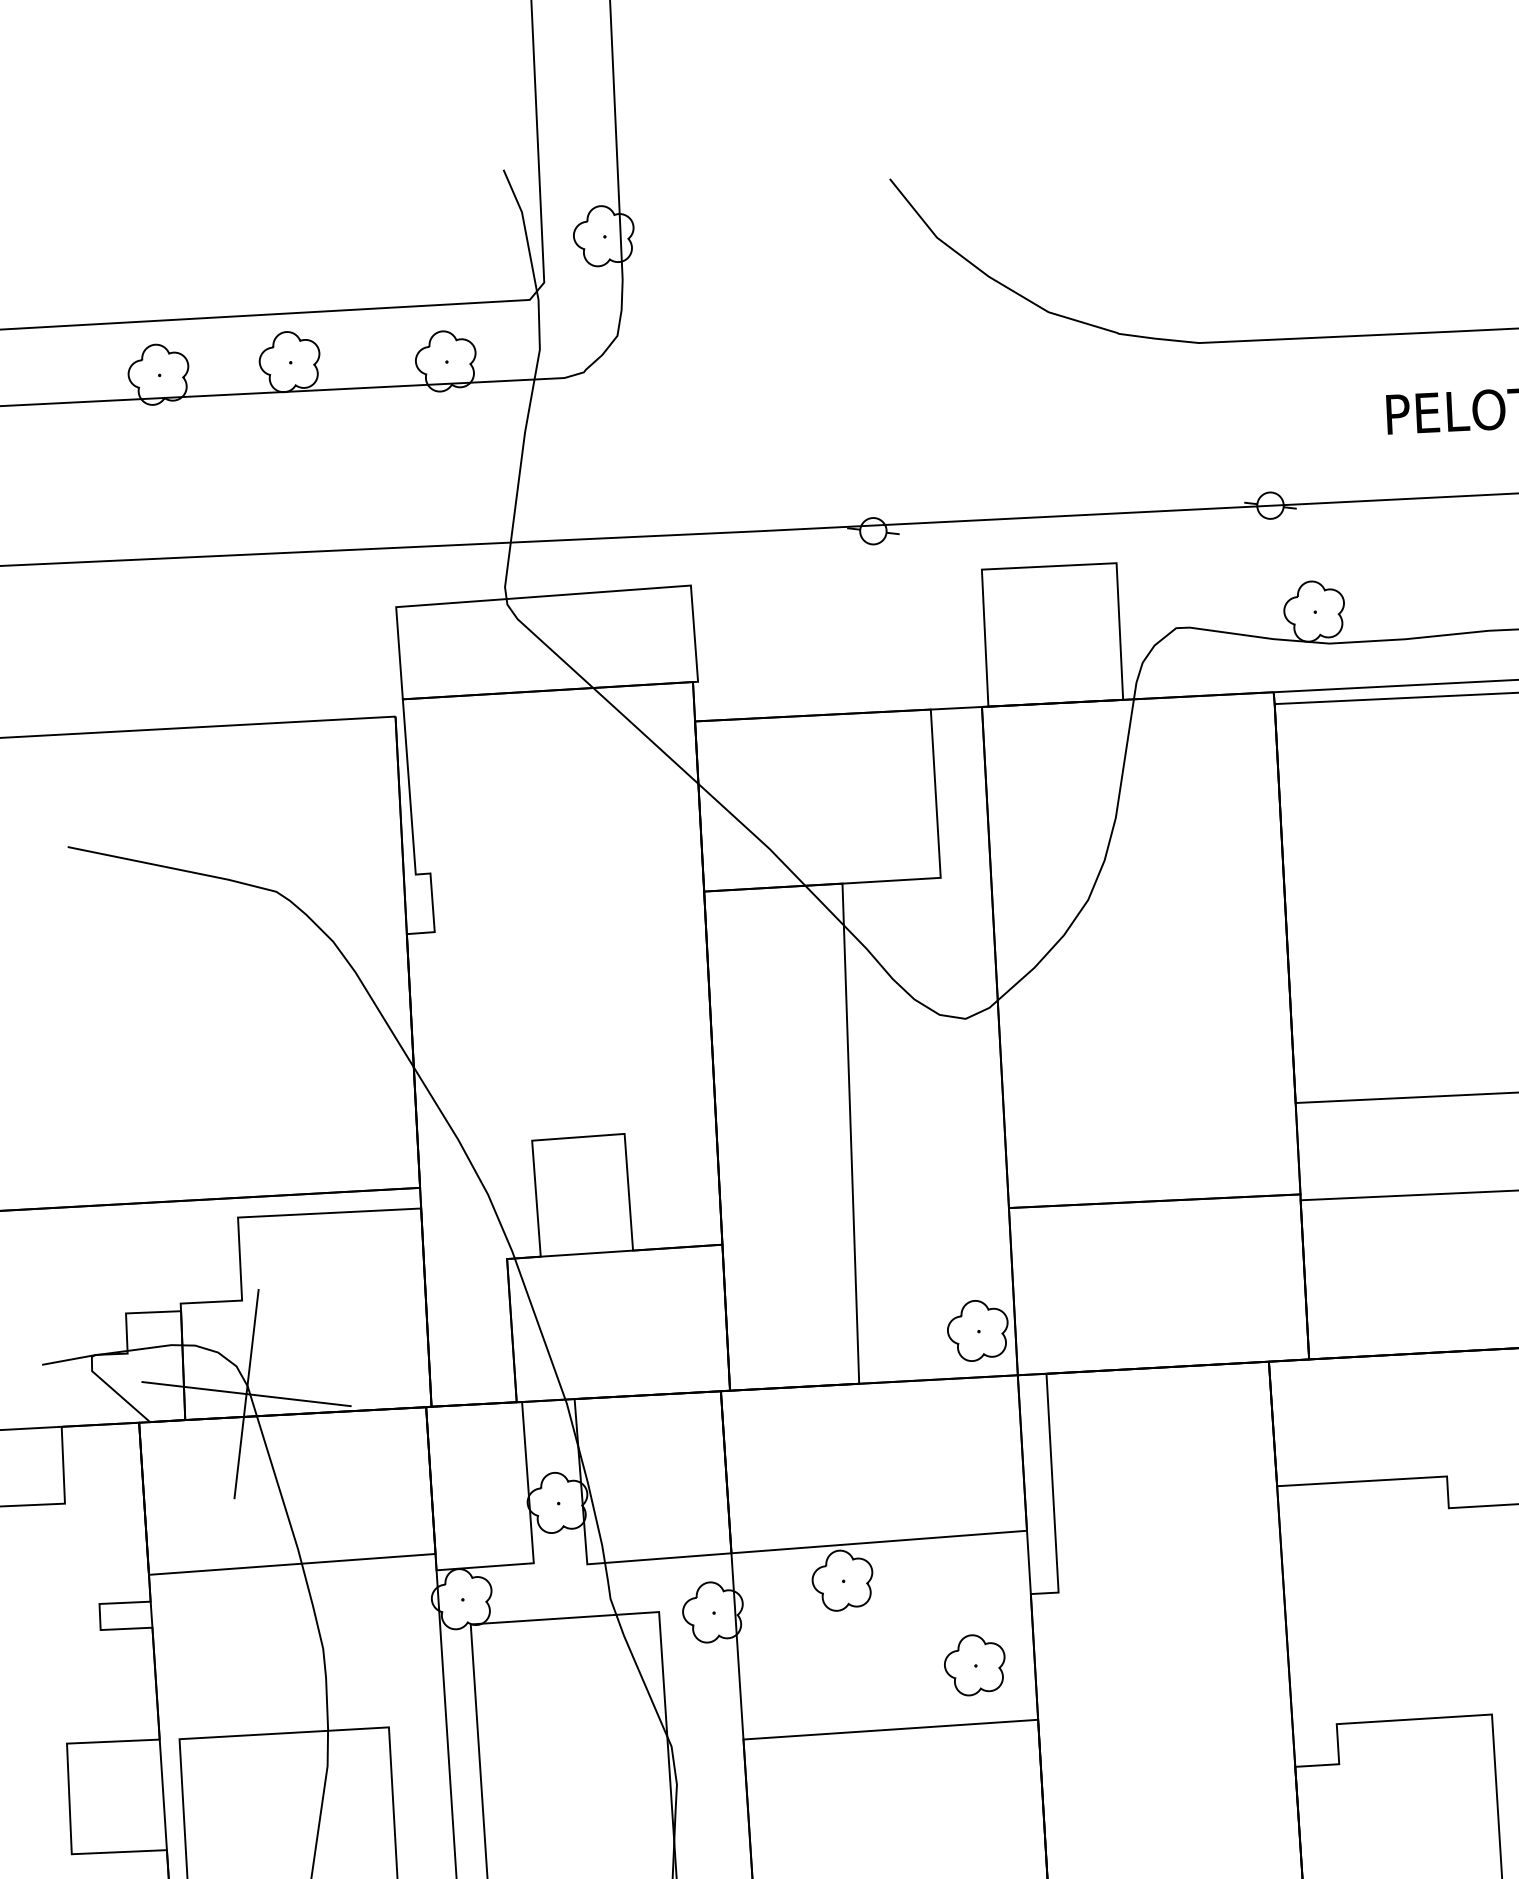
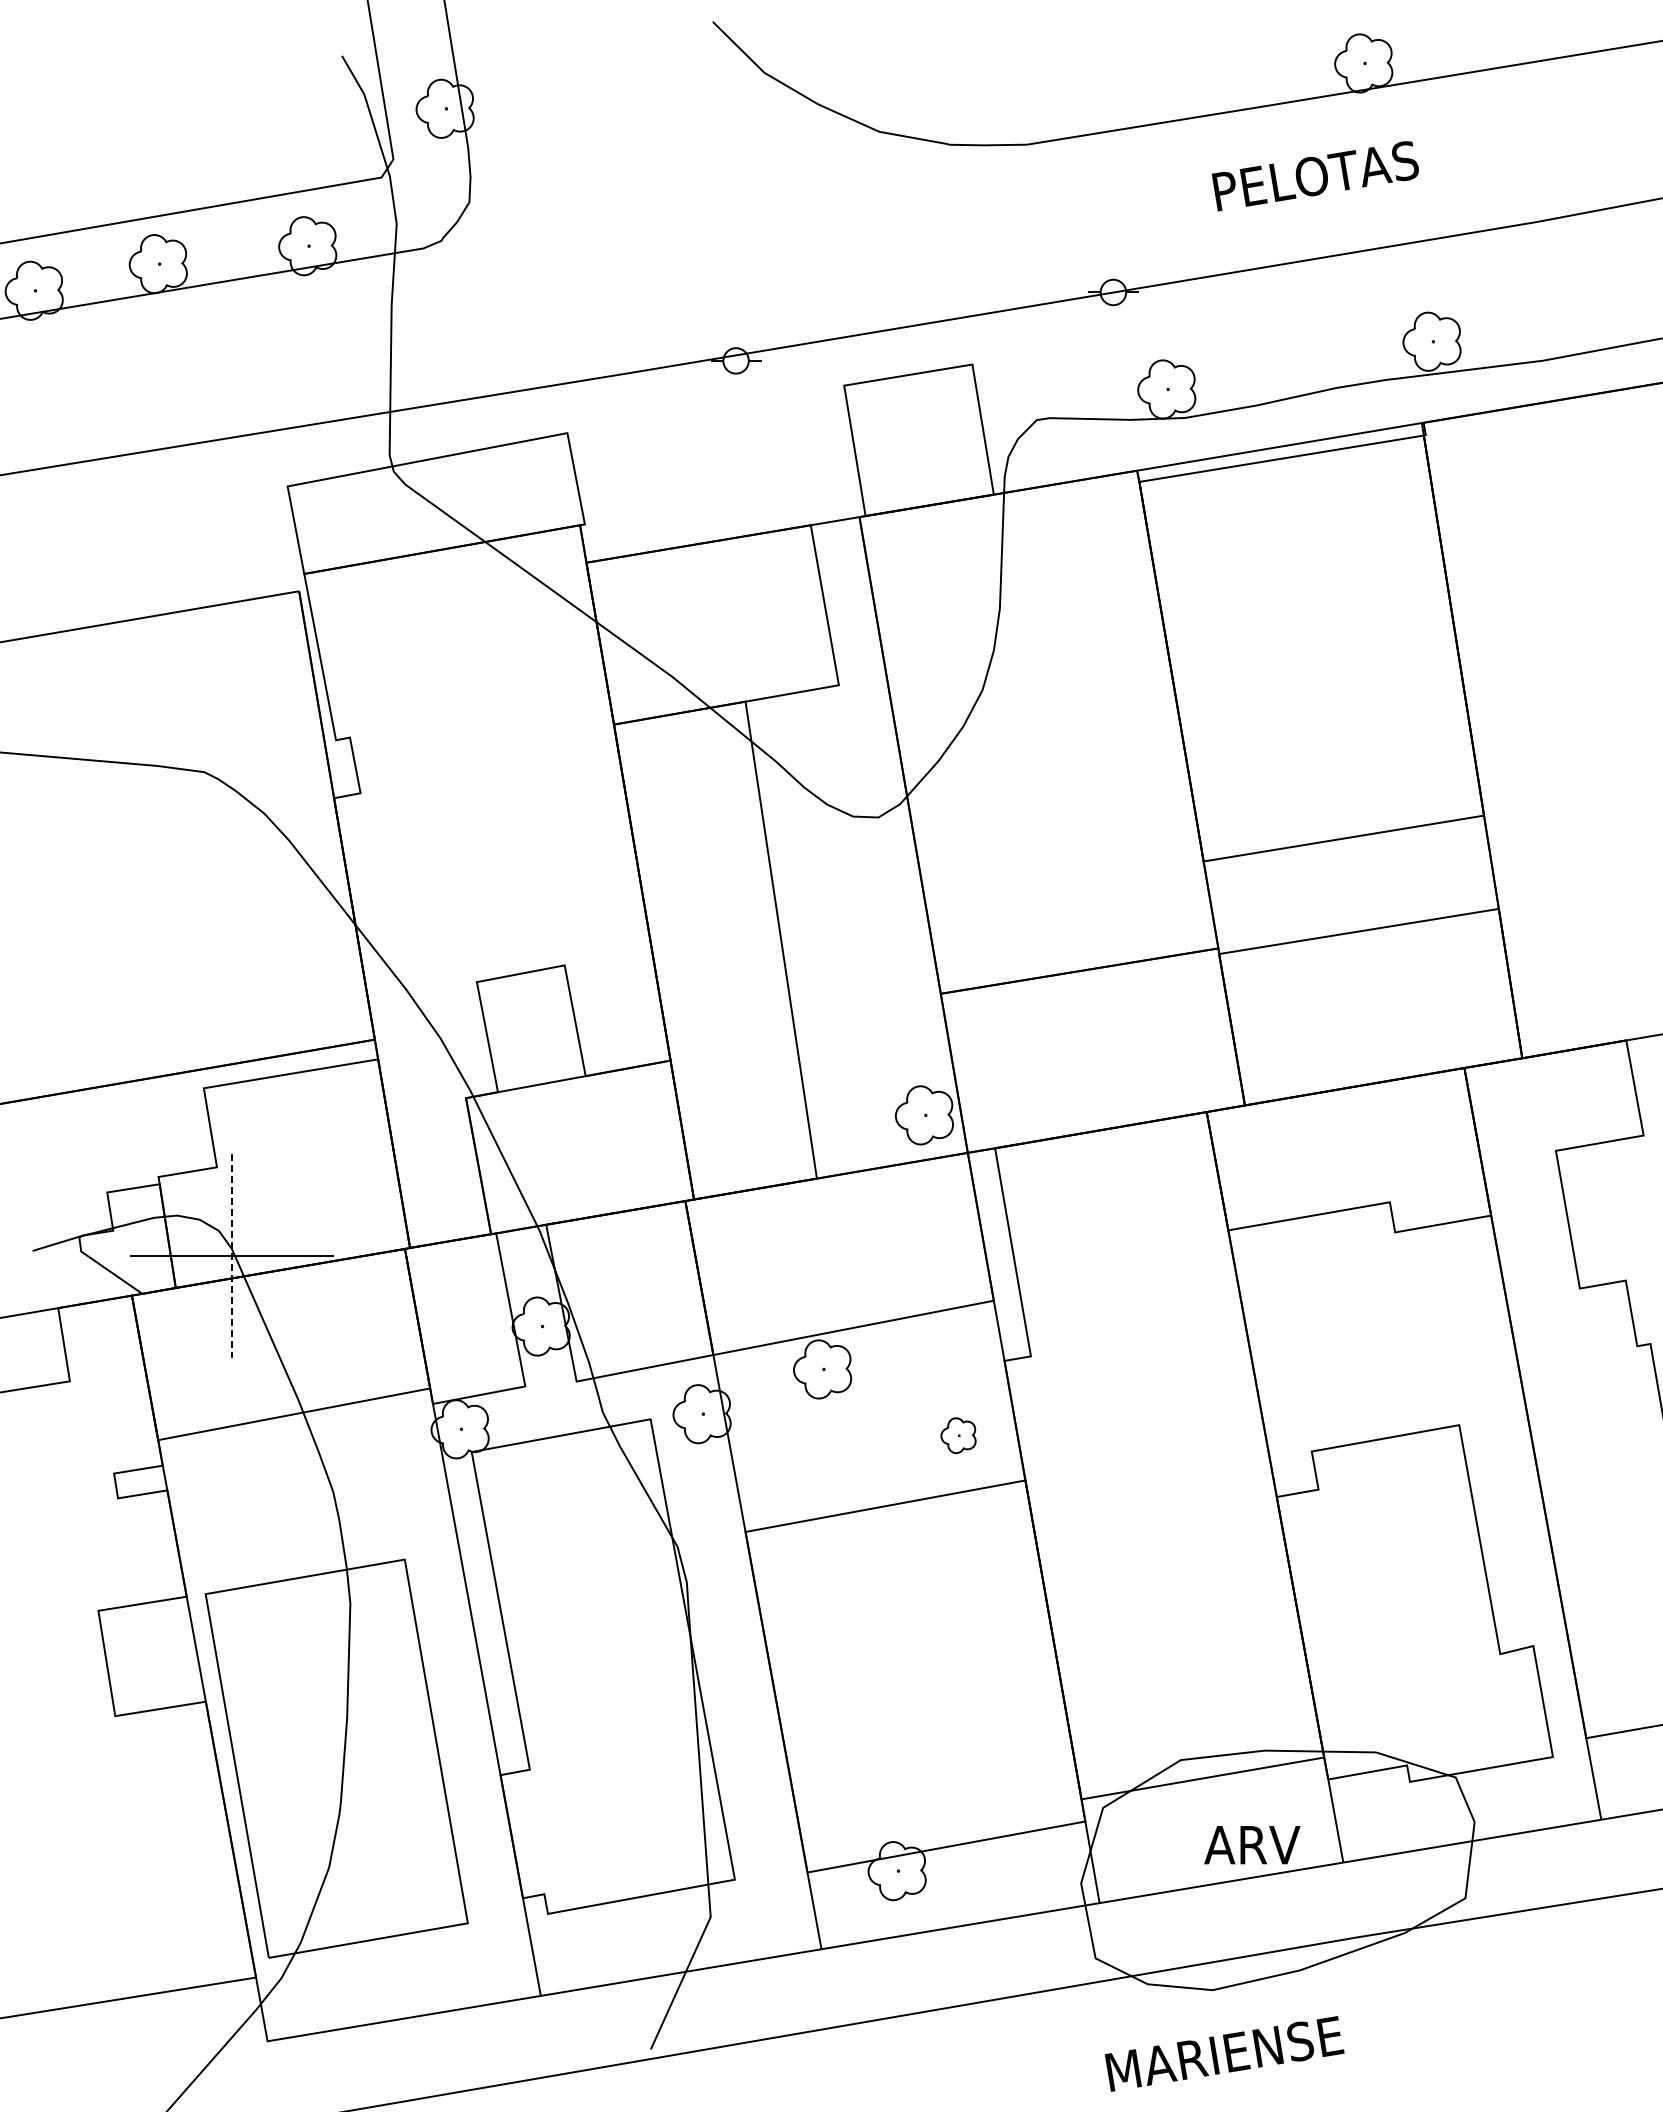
line: (246, 1394) -> (231, 1256), solid -> dashed
part: (974, 1665) -> (958, 1435), size x0.6

